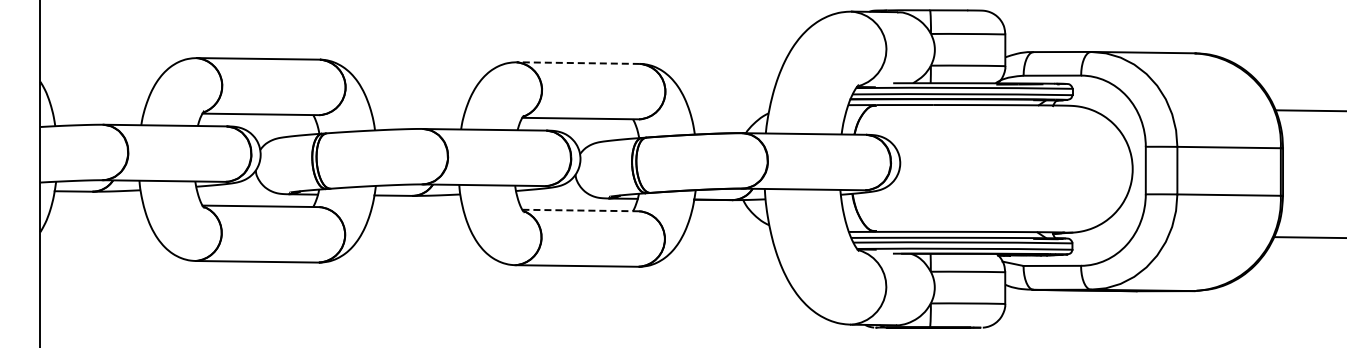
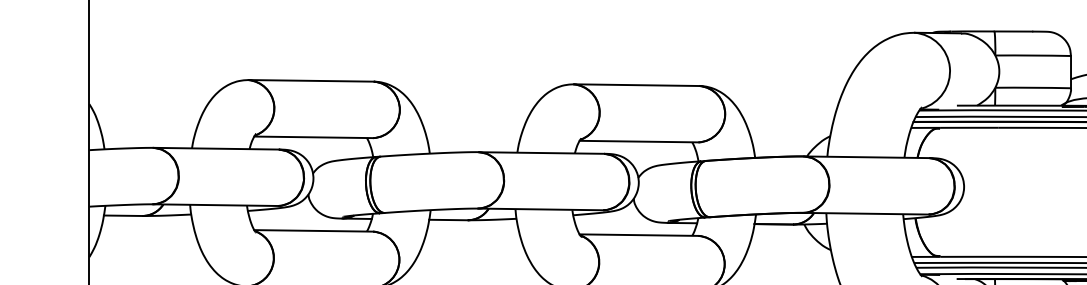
line: (578, 63) -> (636, 85), dashed -> solid
line: (580, 210) -> (638, 235), dashed -> solid

